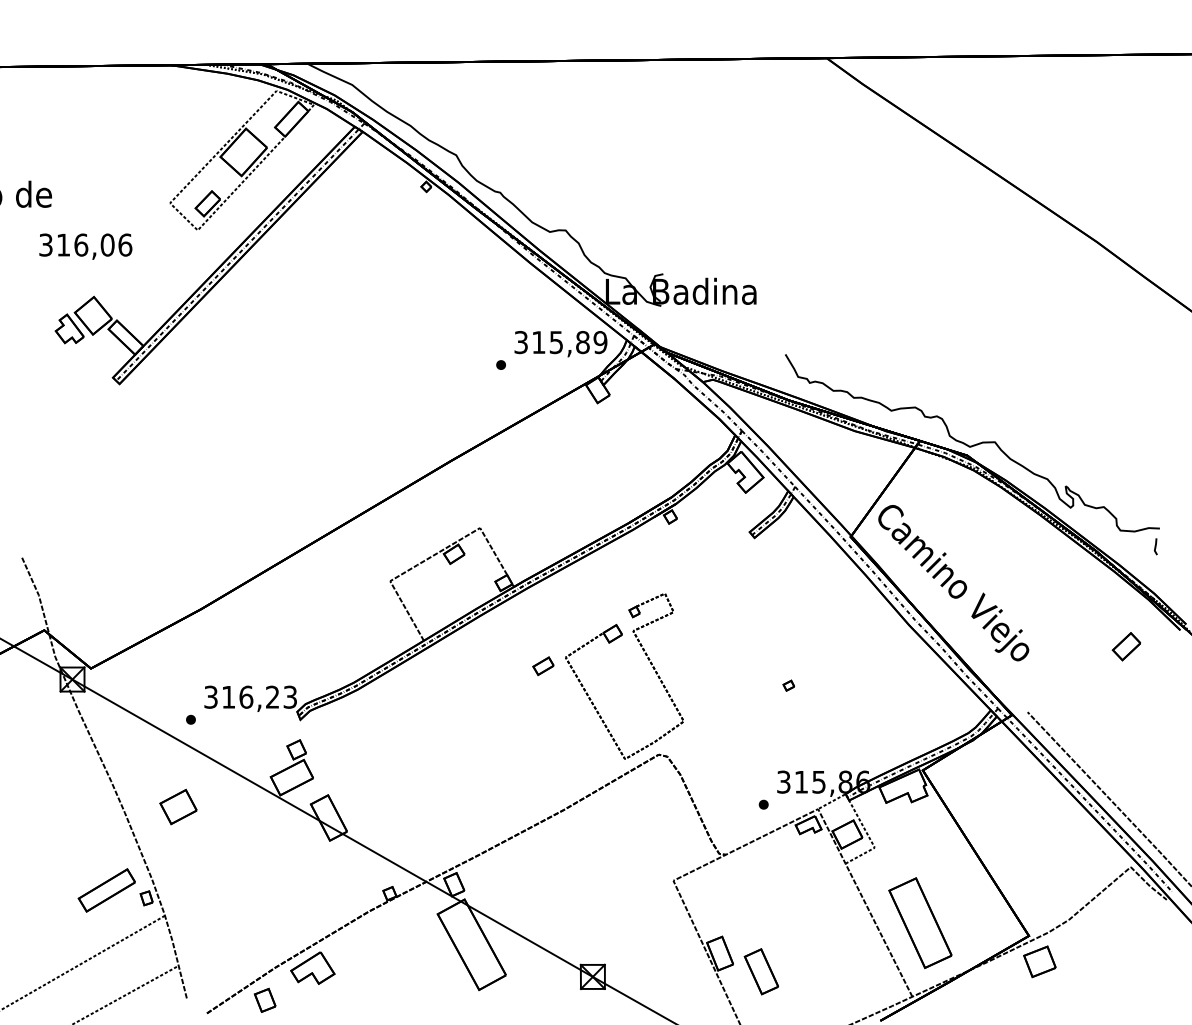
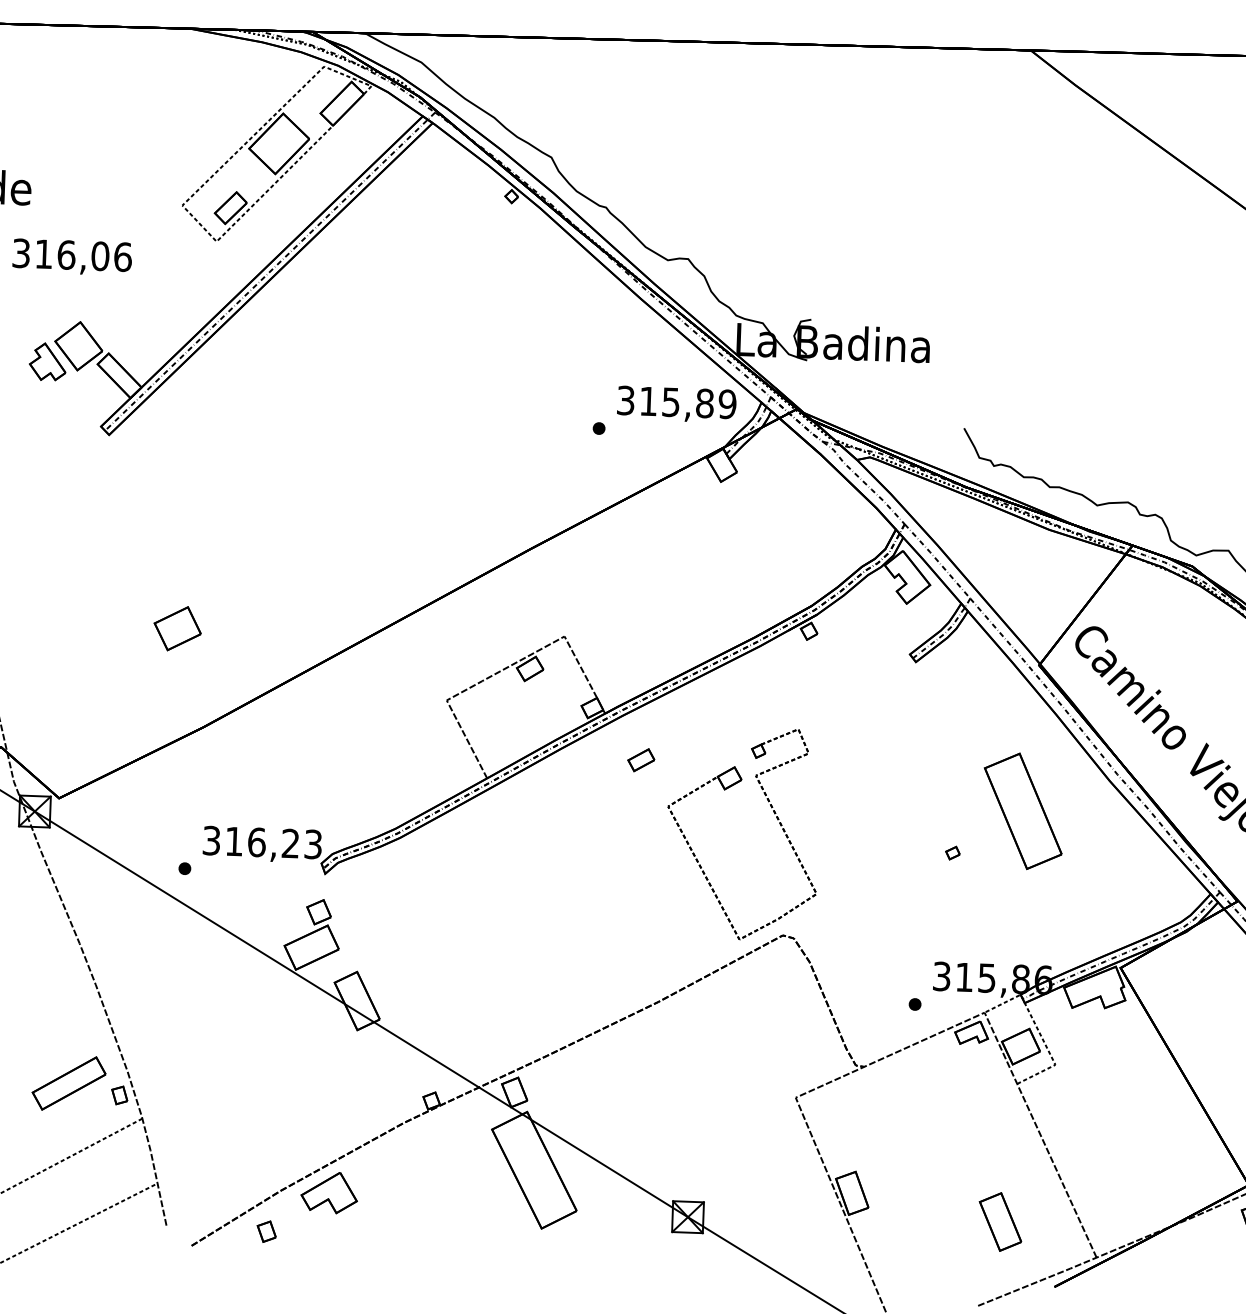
part: (543, 665) -> (641, 759), moved
part: (178, 806) -> (177, 628), moved
part: (920, 923) -> (1023, 811), moved
part: (760, 971) -> (999, 1221), moved
part: (264, 999) -> (265, 1230), size x0.7

